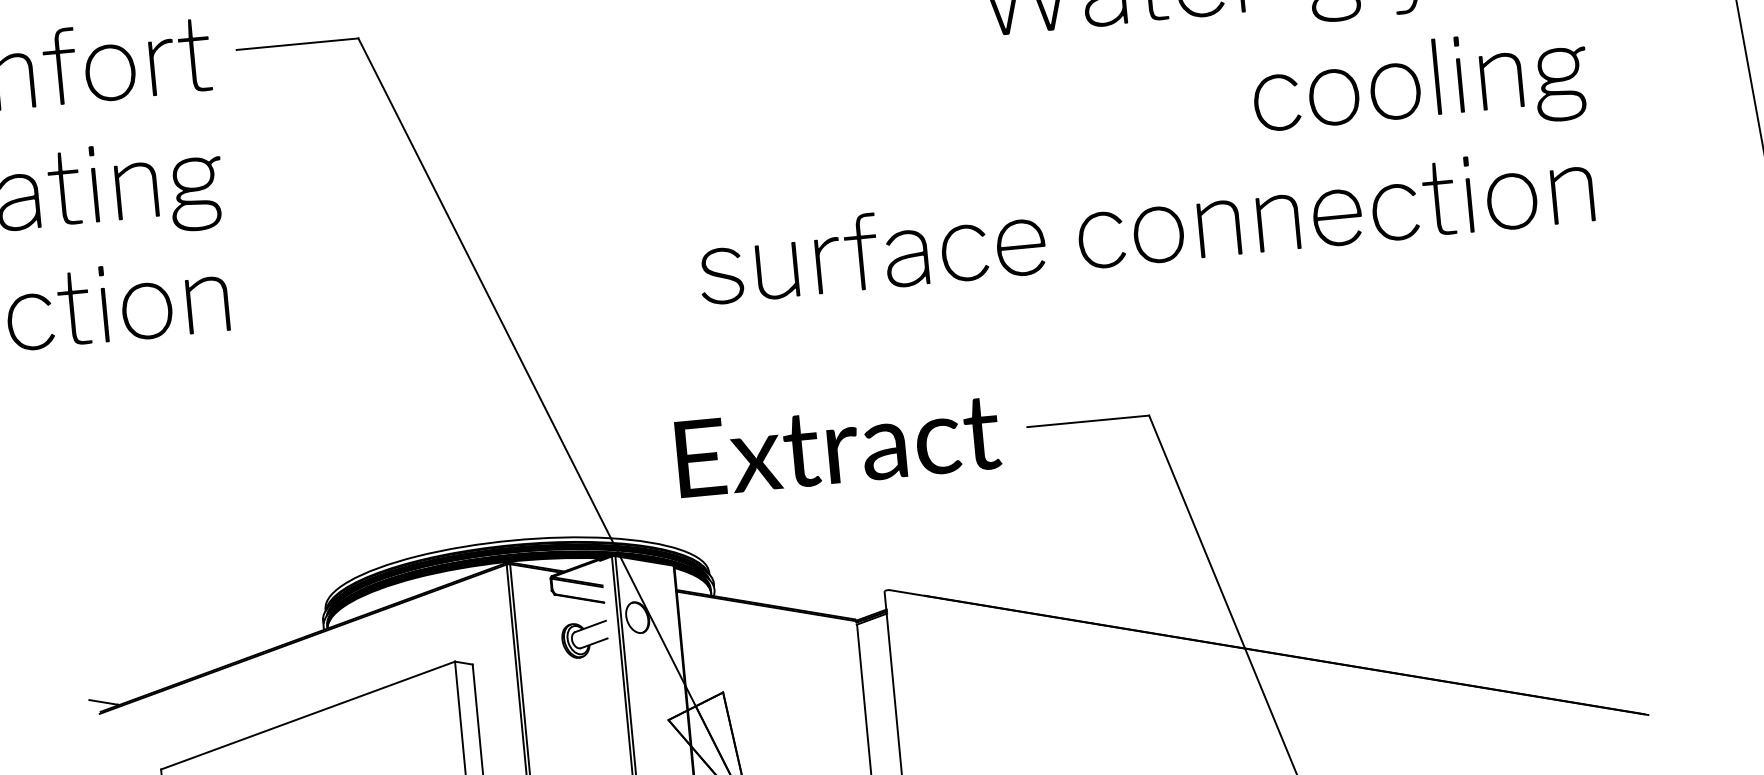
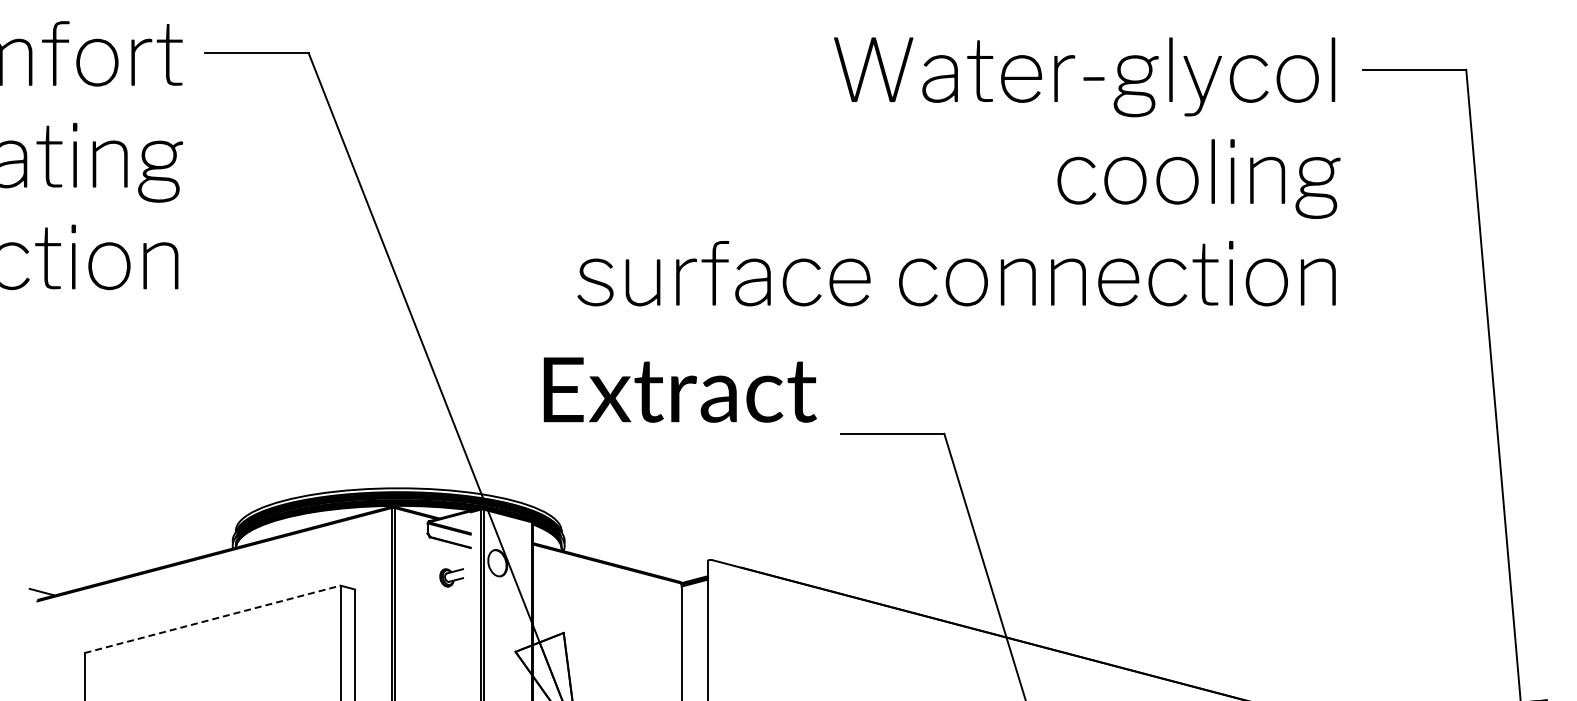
text: (837, 444) -> (679, 389), moved
part: (584, 639) -> (451, 577), size x0.6
line: (309, 715) -> (213, 619), solid -> dashed

